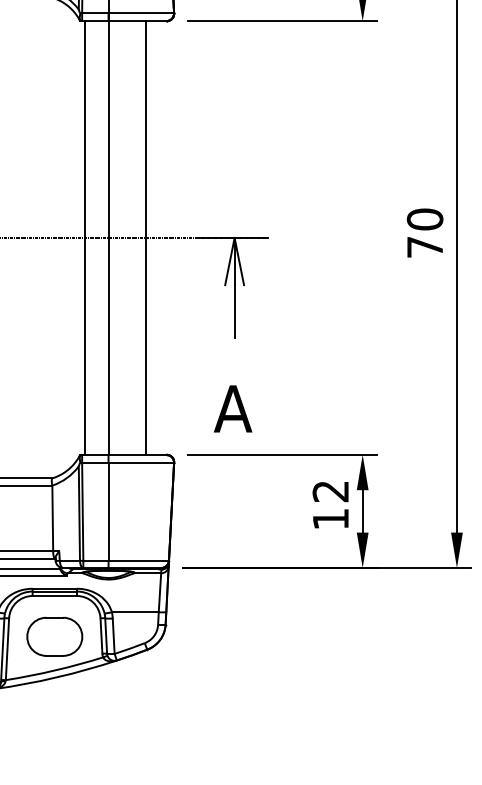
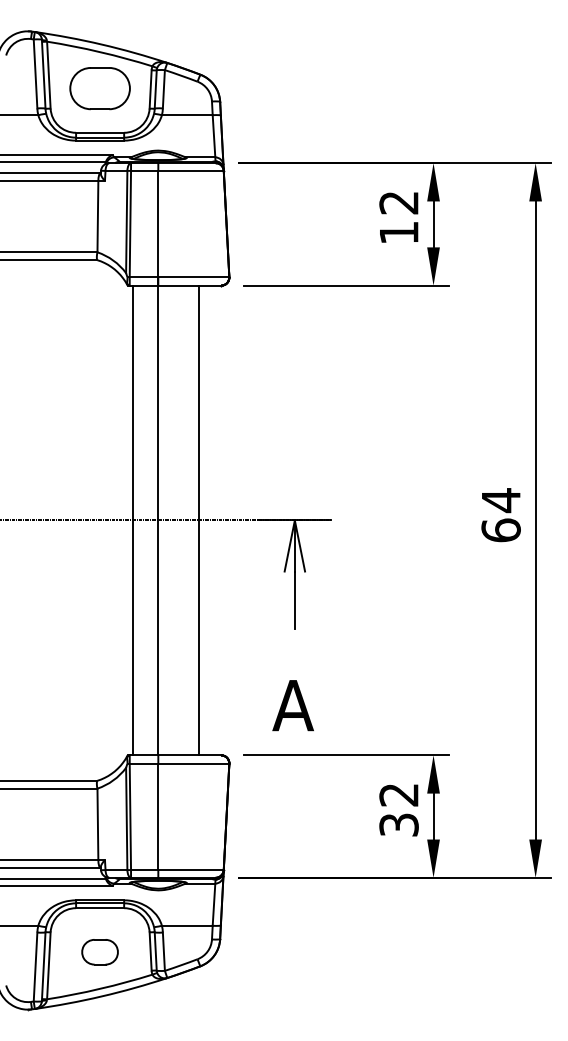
text: (424, 233) -> (500, 515), 70 -> 64
text: (330, 518) -> (398, 824), 12 -> 32
part: (54, 636) -> (99, 951), size x0.6

